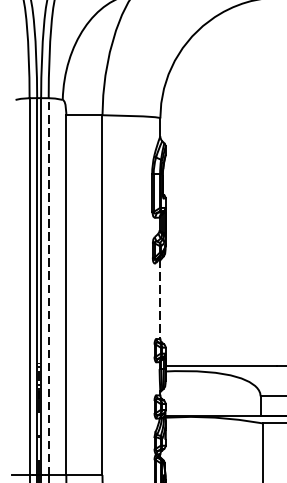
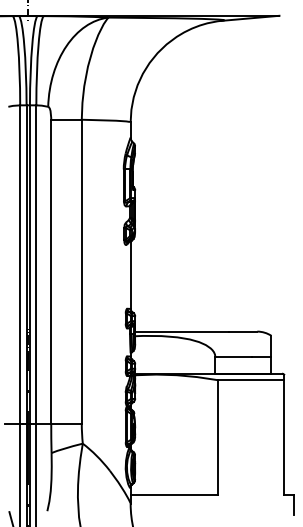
line: (48, 286) -> (36, 264), dashed -> solid
line: (160, 299) -> (130, 275), dashed -> solid

